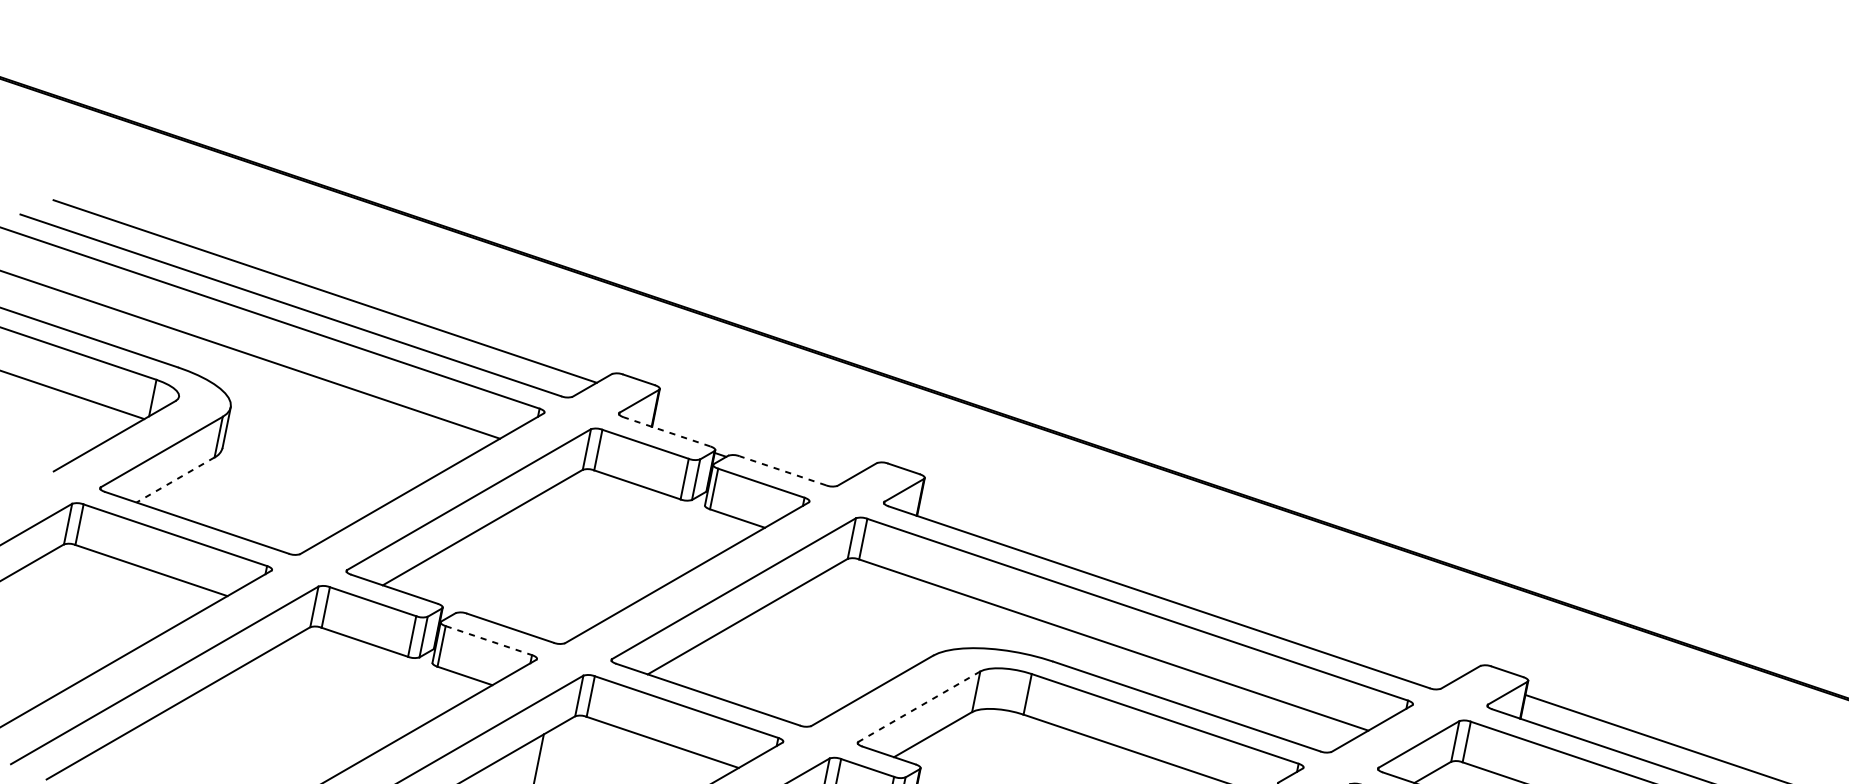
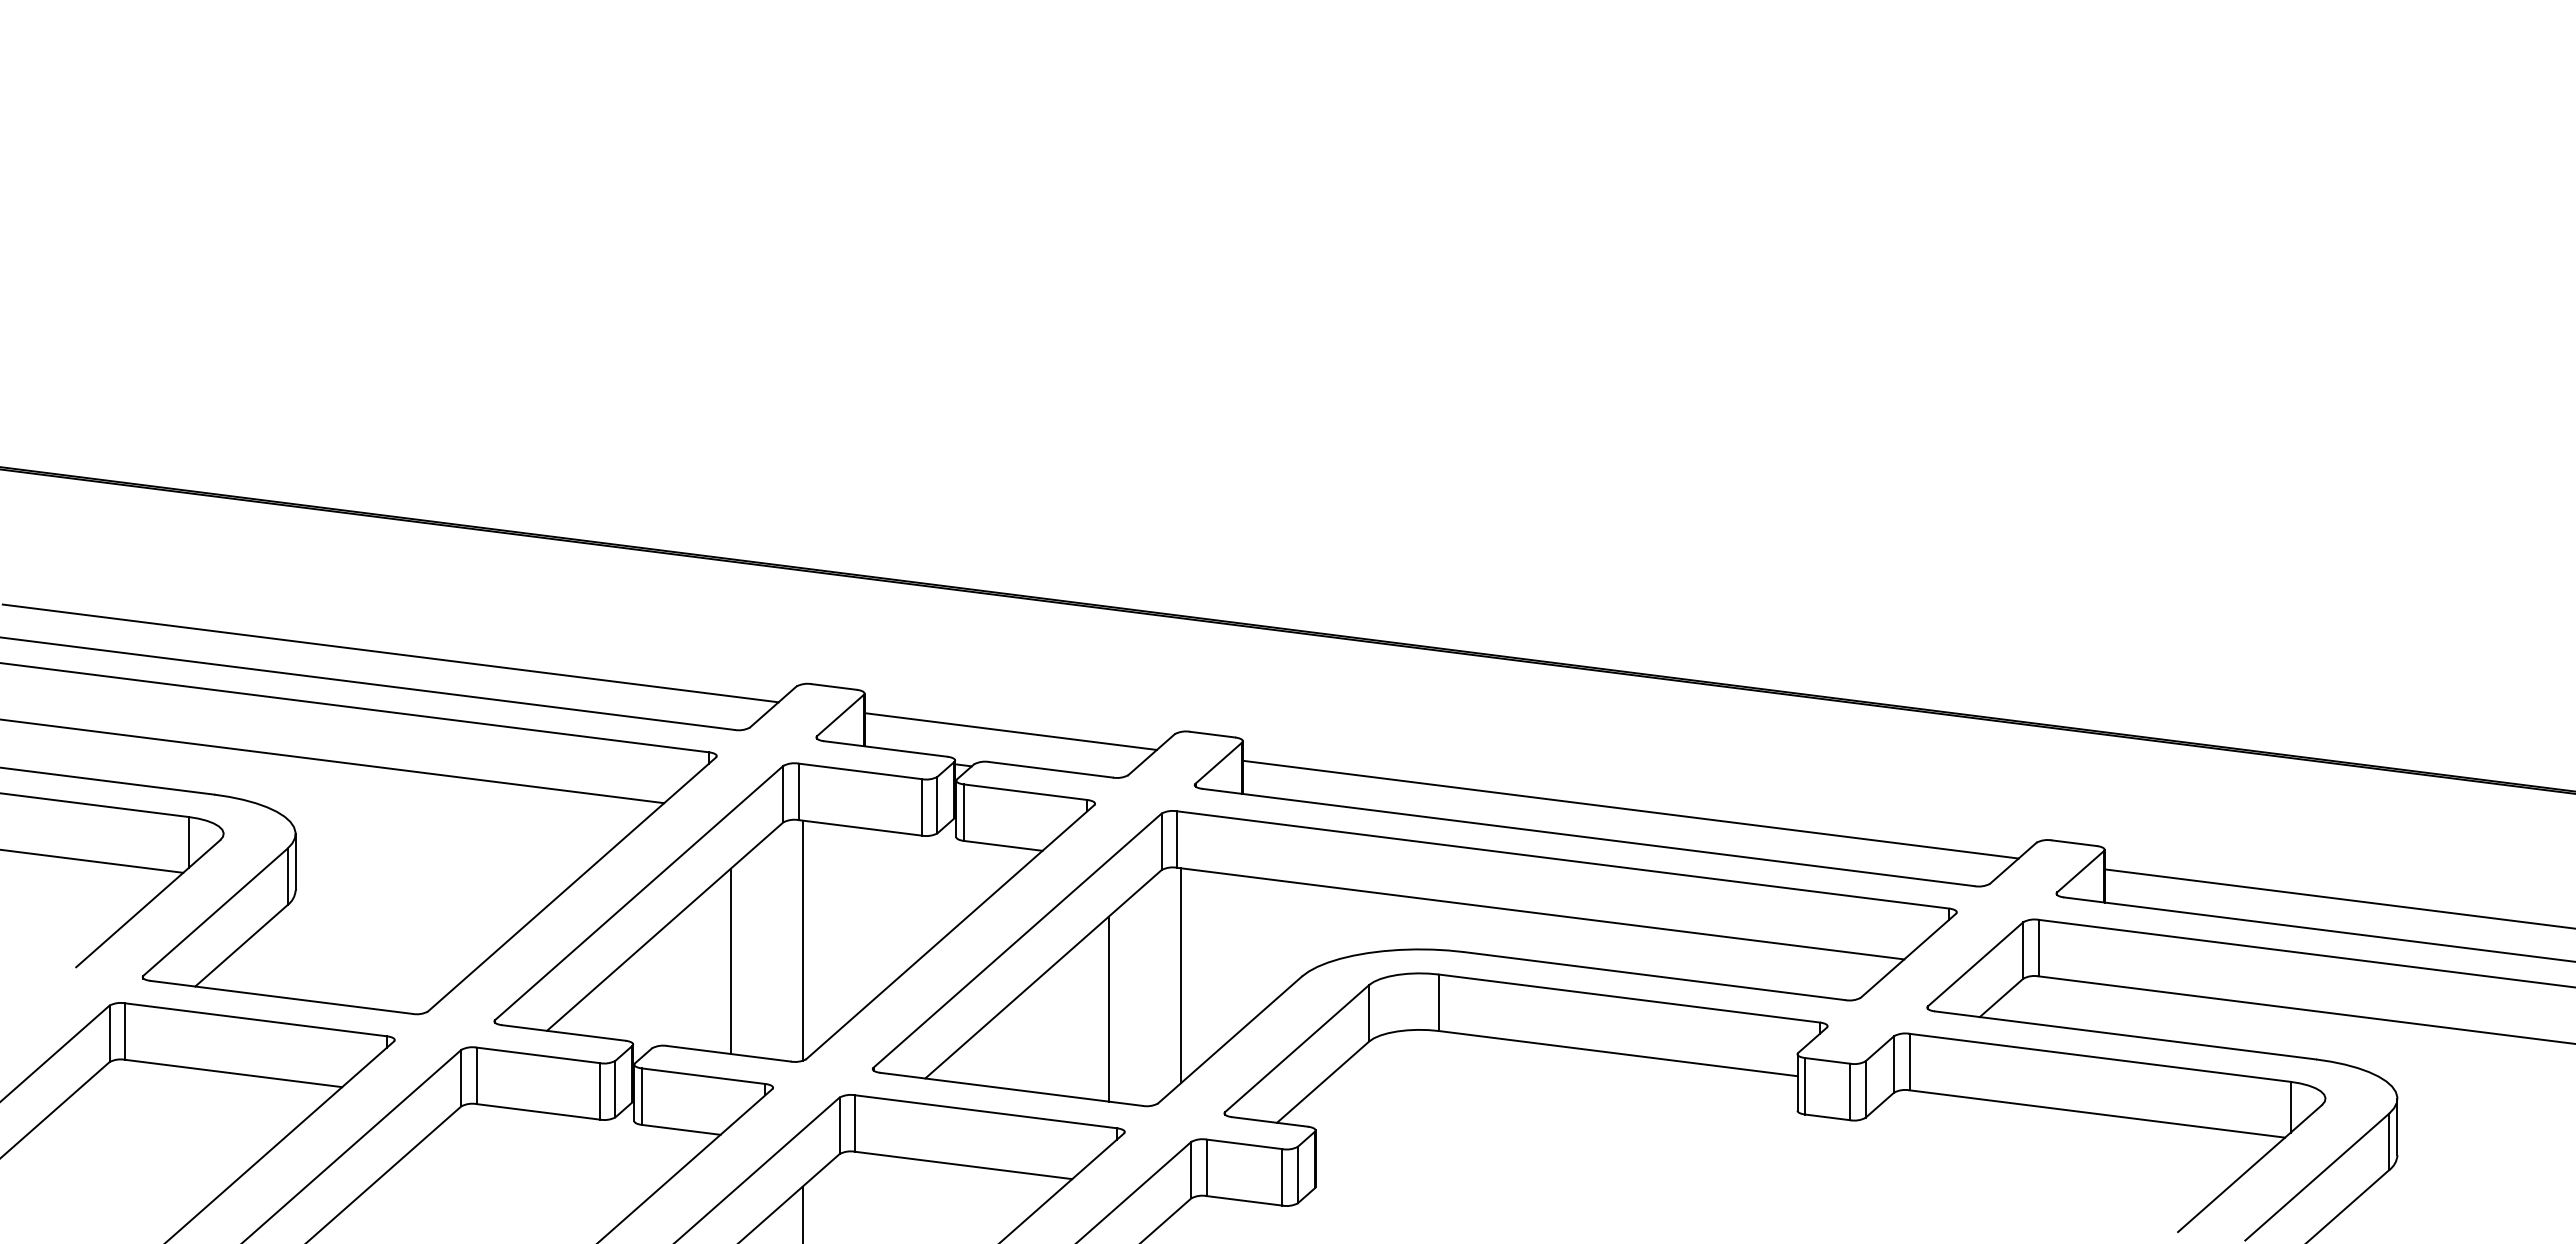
line: (666, 431) -> (885, 748), dashed -> solid
line: (759, 437) -> (1010, 731), added
line: (782, 470) -> (1050, 769), dashed -> solid
line: (175, 480) -> (241, 946), dashed -> solid
line: (579, 557) -> (802, 940), added
line: (524, 561) -> (730, 960), added
line: (1193, 583) -> (1630, 809), added
line: (846, 637) -> (1180, 975), added
line: (489, 640) -> (704, 1076), dashed -> solid
line: (789, 650) -> (1108, 1008), added
line: (918, 706) -> (1296, 1048), dashed -> solid

